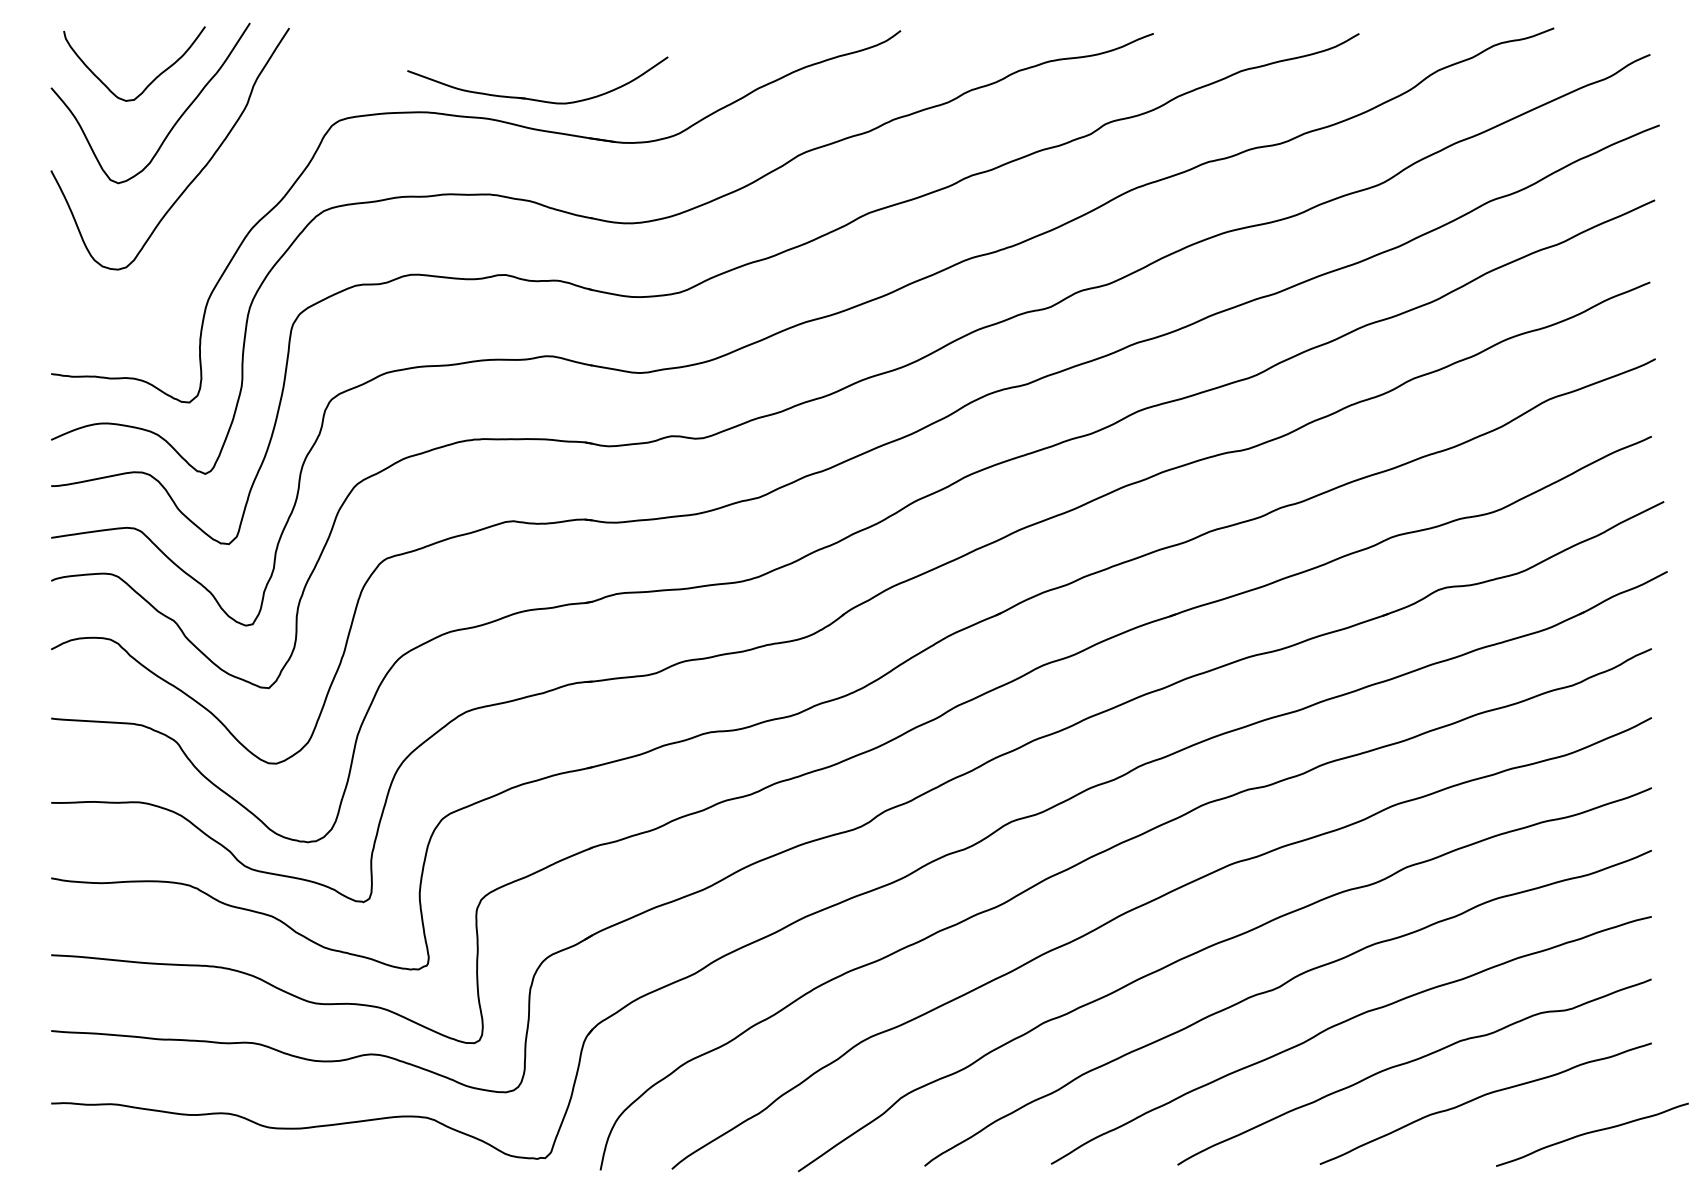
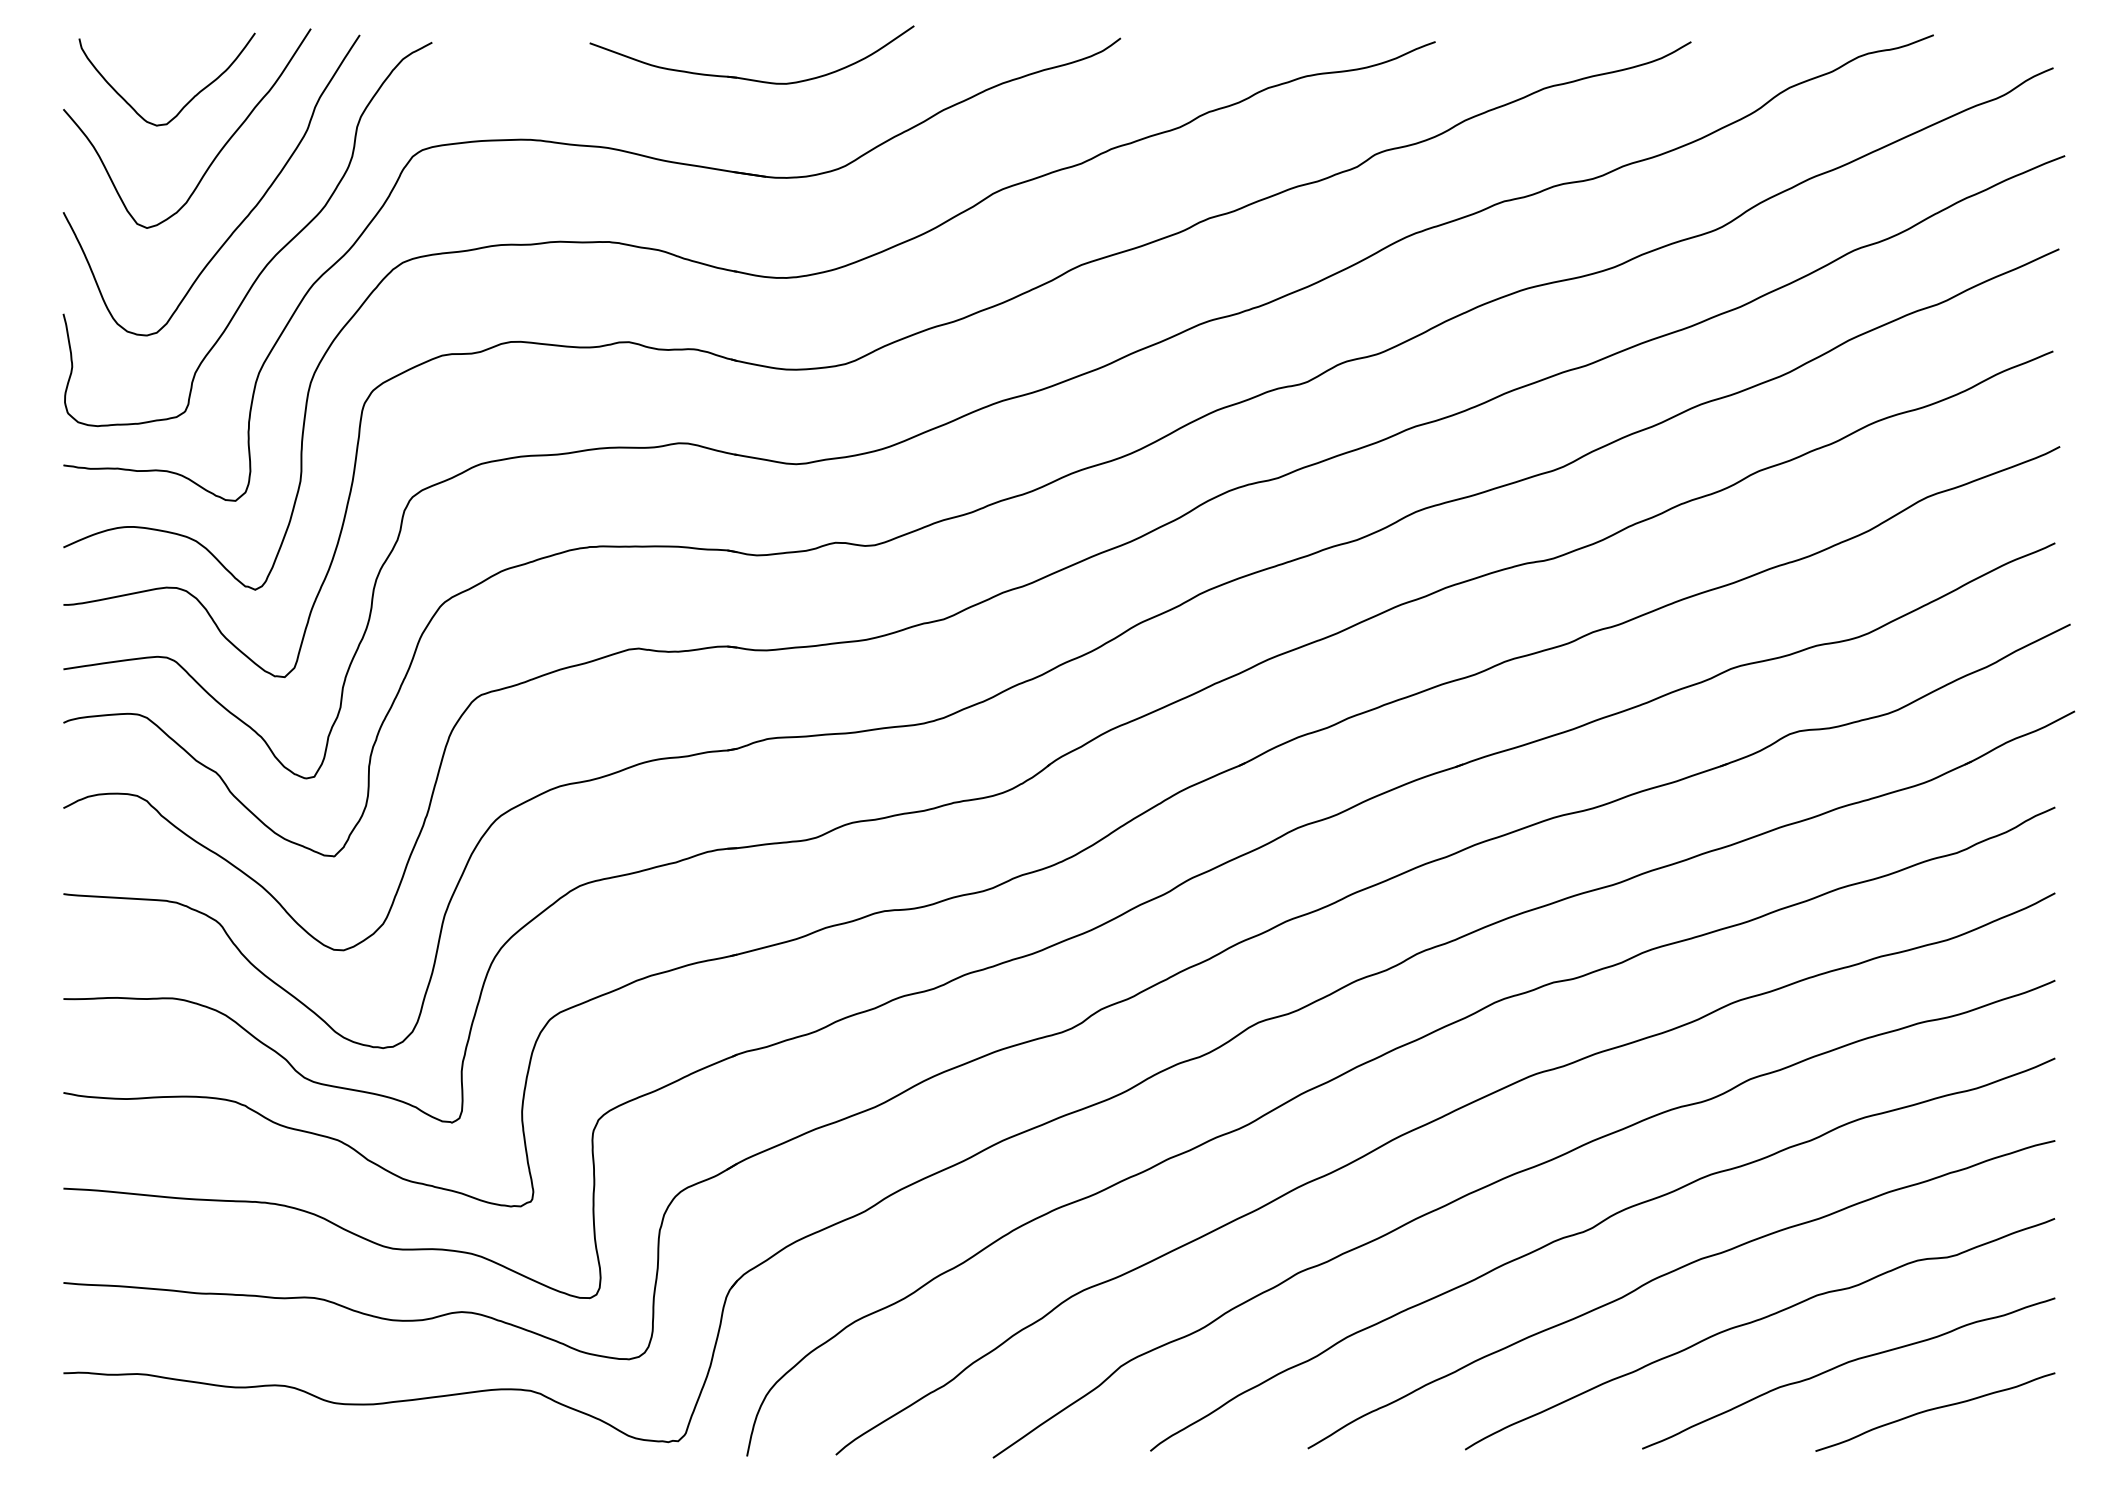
part: (535, 99) -> (749, 78), moved
curve: (218, 207) -> (271, 258), added
curve: (1592, 1132) -> (1935, 1409), moved

